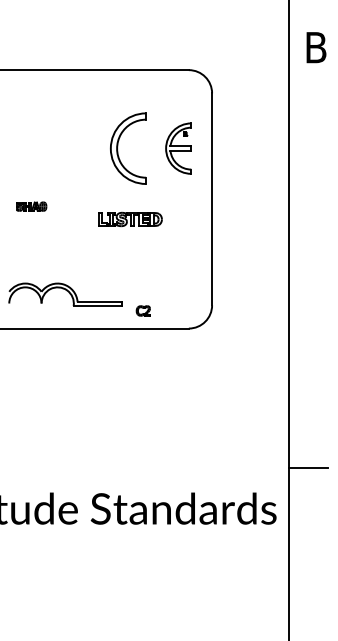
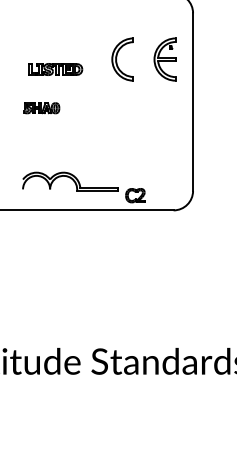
part: (127, 148) -> (122, 59), size x0.71
part: (31, 206) -> (41, 108), size x1.43
part: (130, 219) -> (55, 69), moved
part: (143, 310) -> (135, 195), size x1.67

